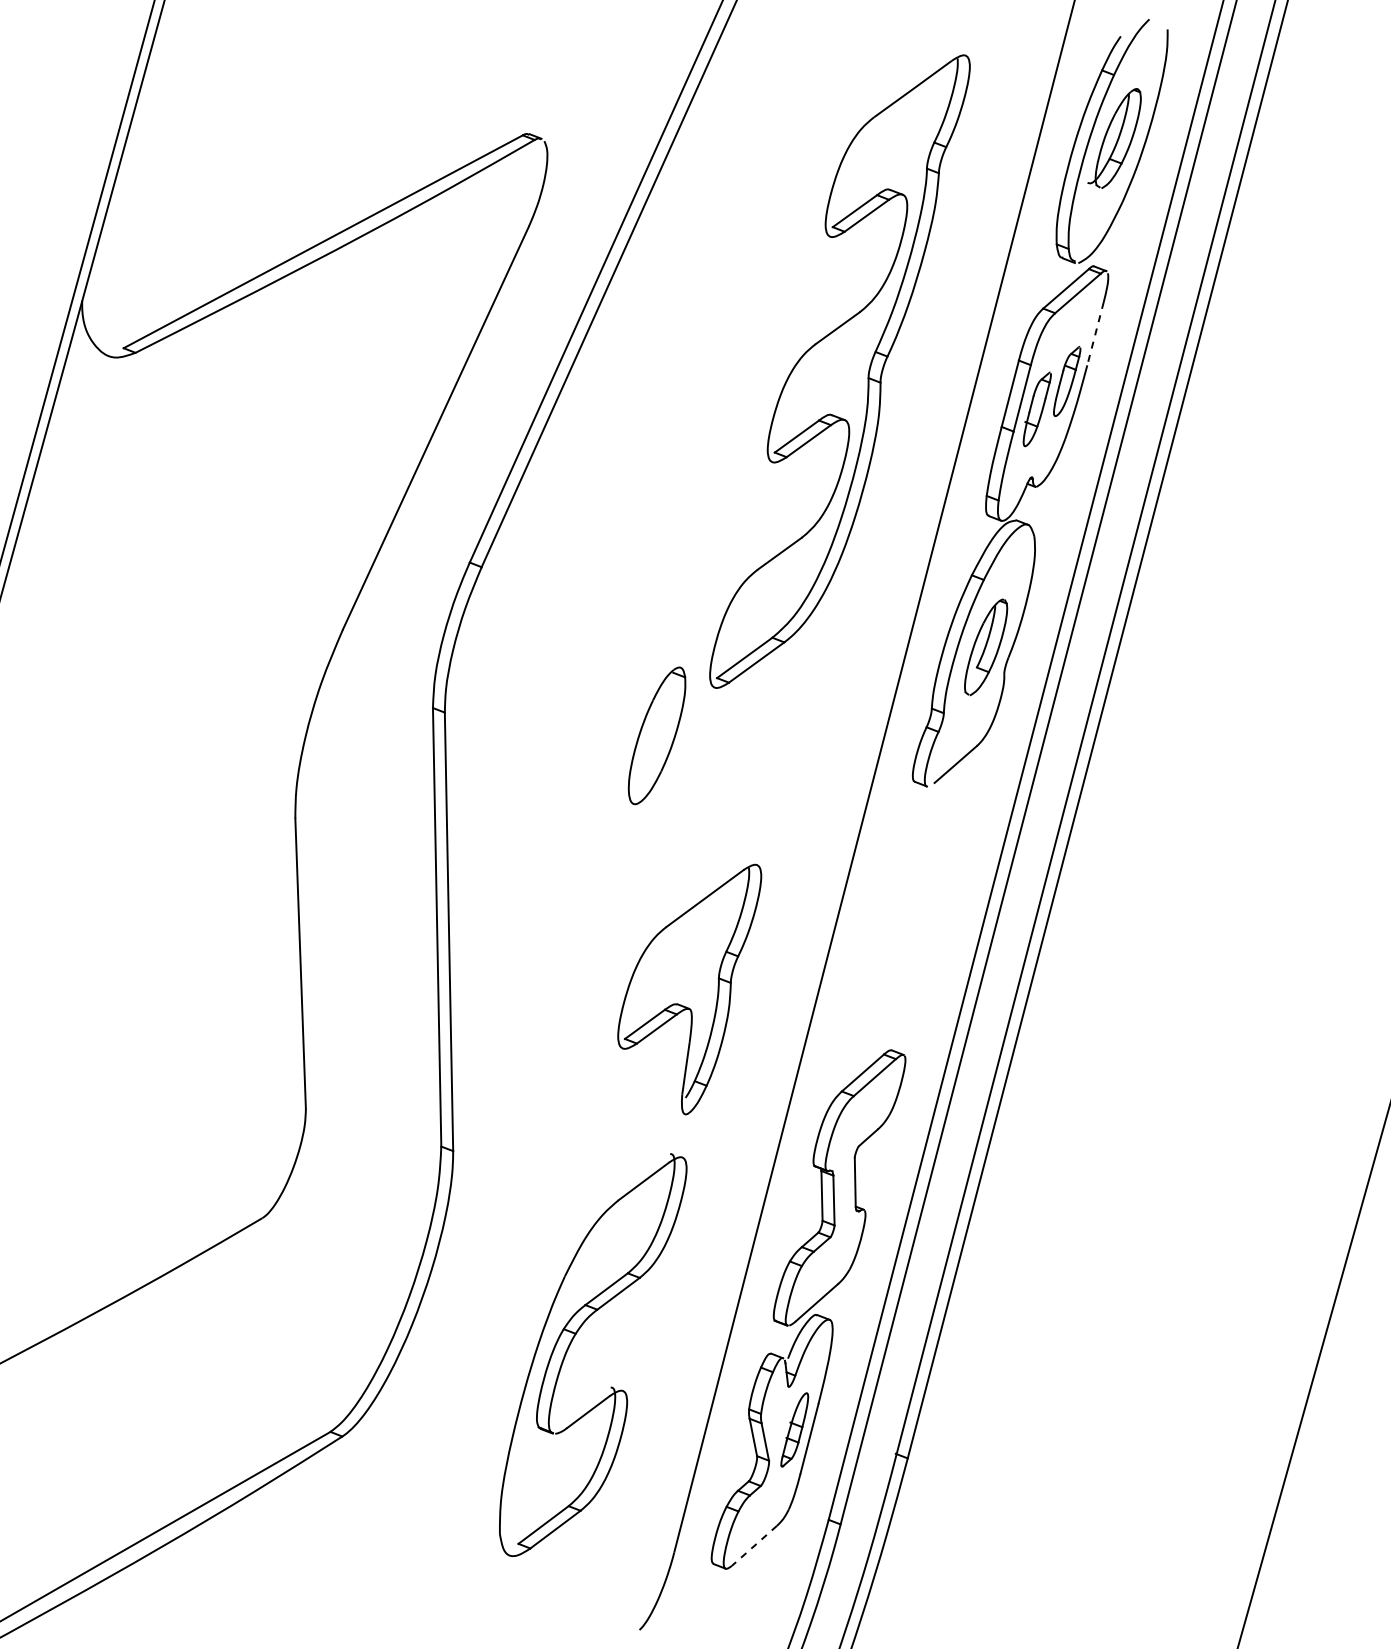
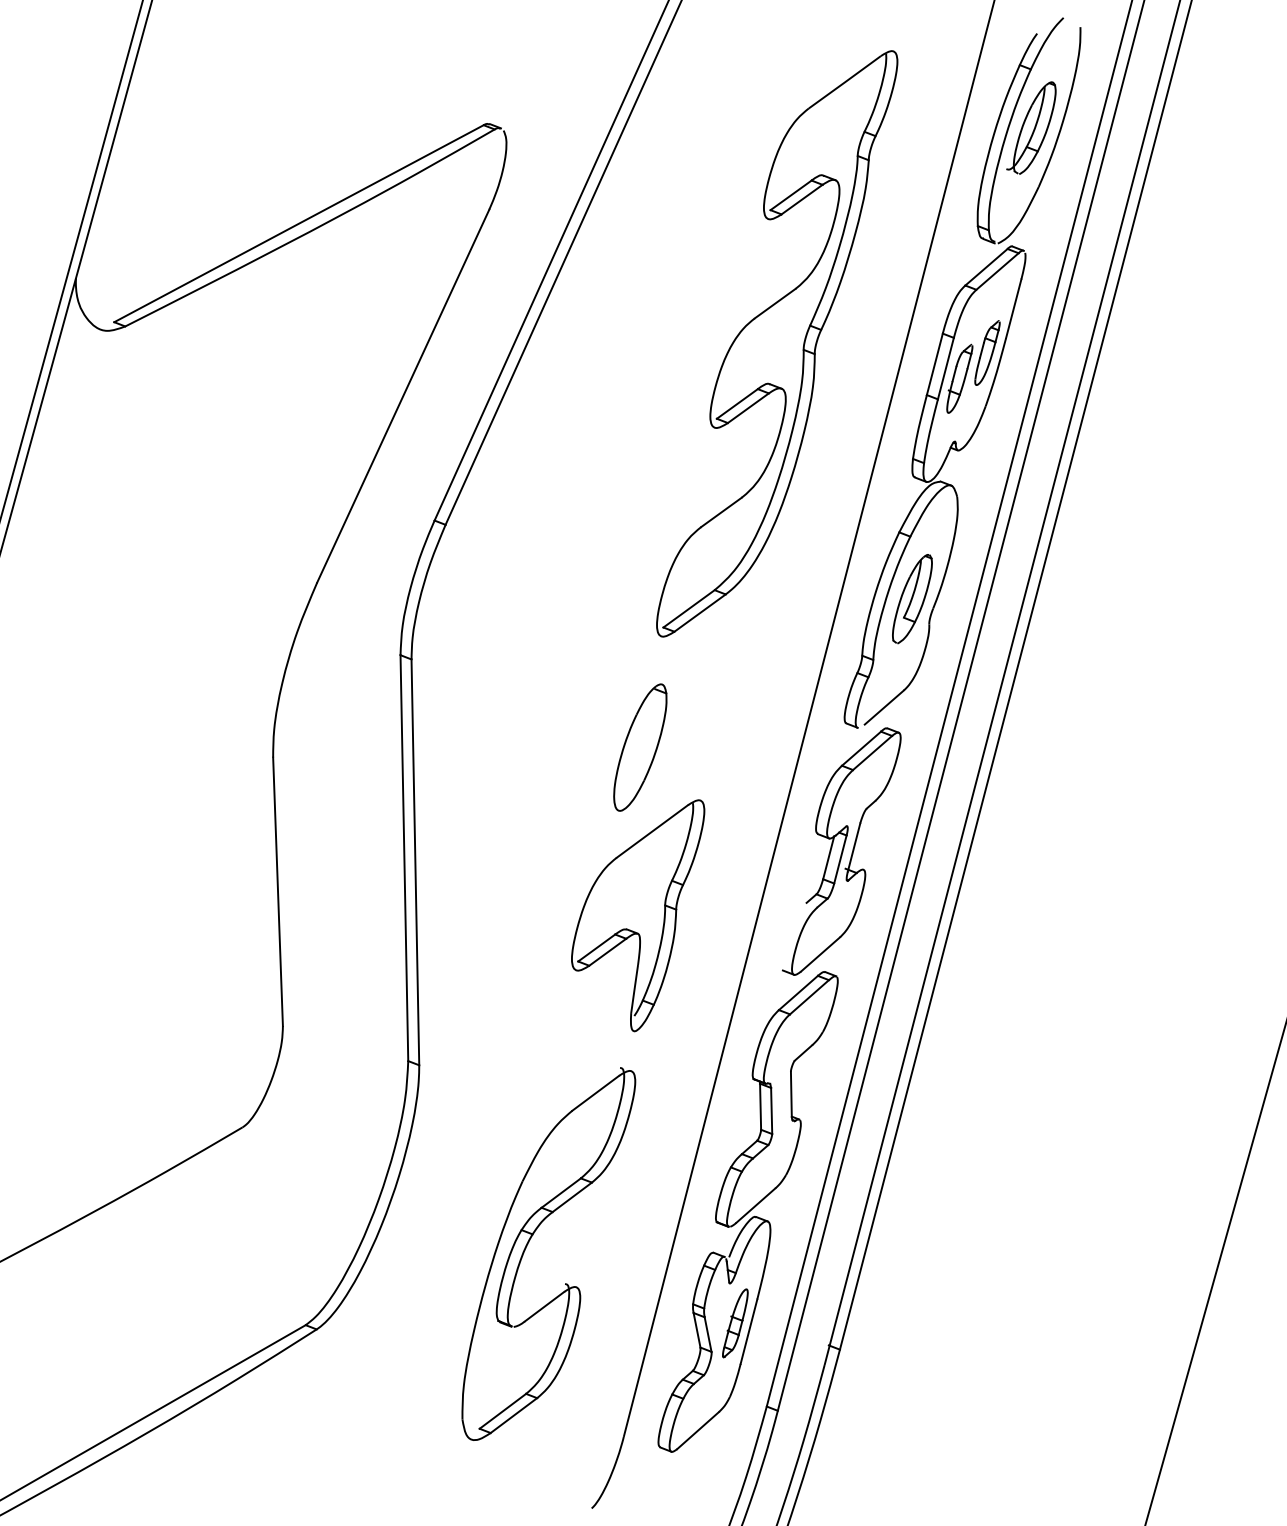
line: (1095, 333) -> (1013, 308), dashed -> solid
part: (656, 735) -> (639, 747), moved
part: (909, 920) -> (841, 851), added
line: (754, 1546) -> (698, 1431), dashed -> solid

